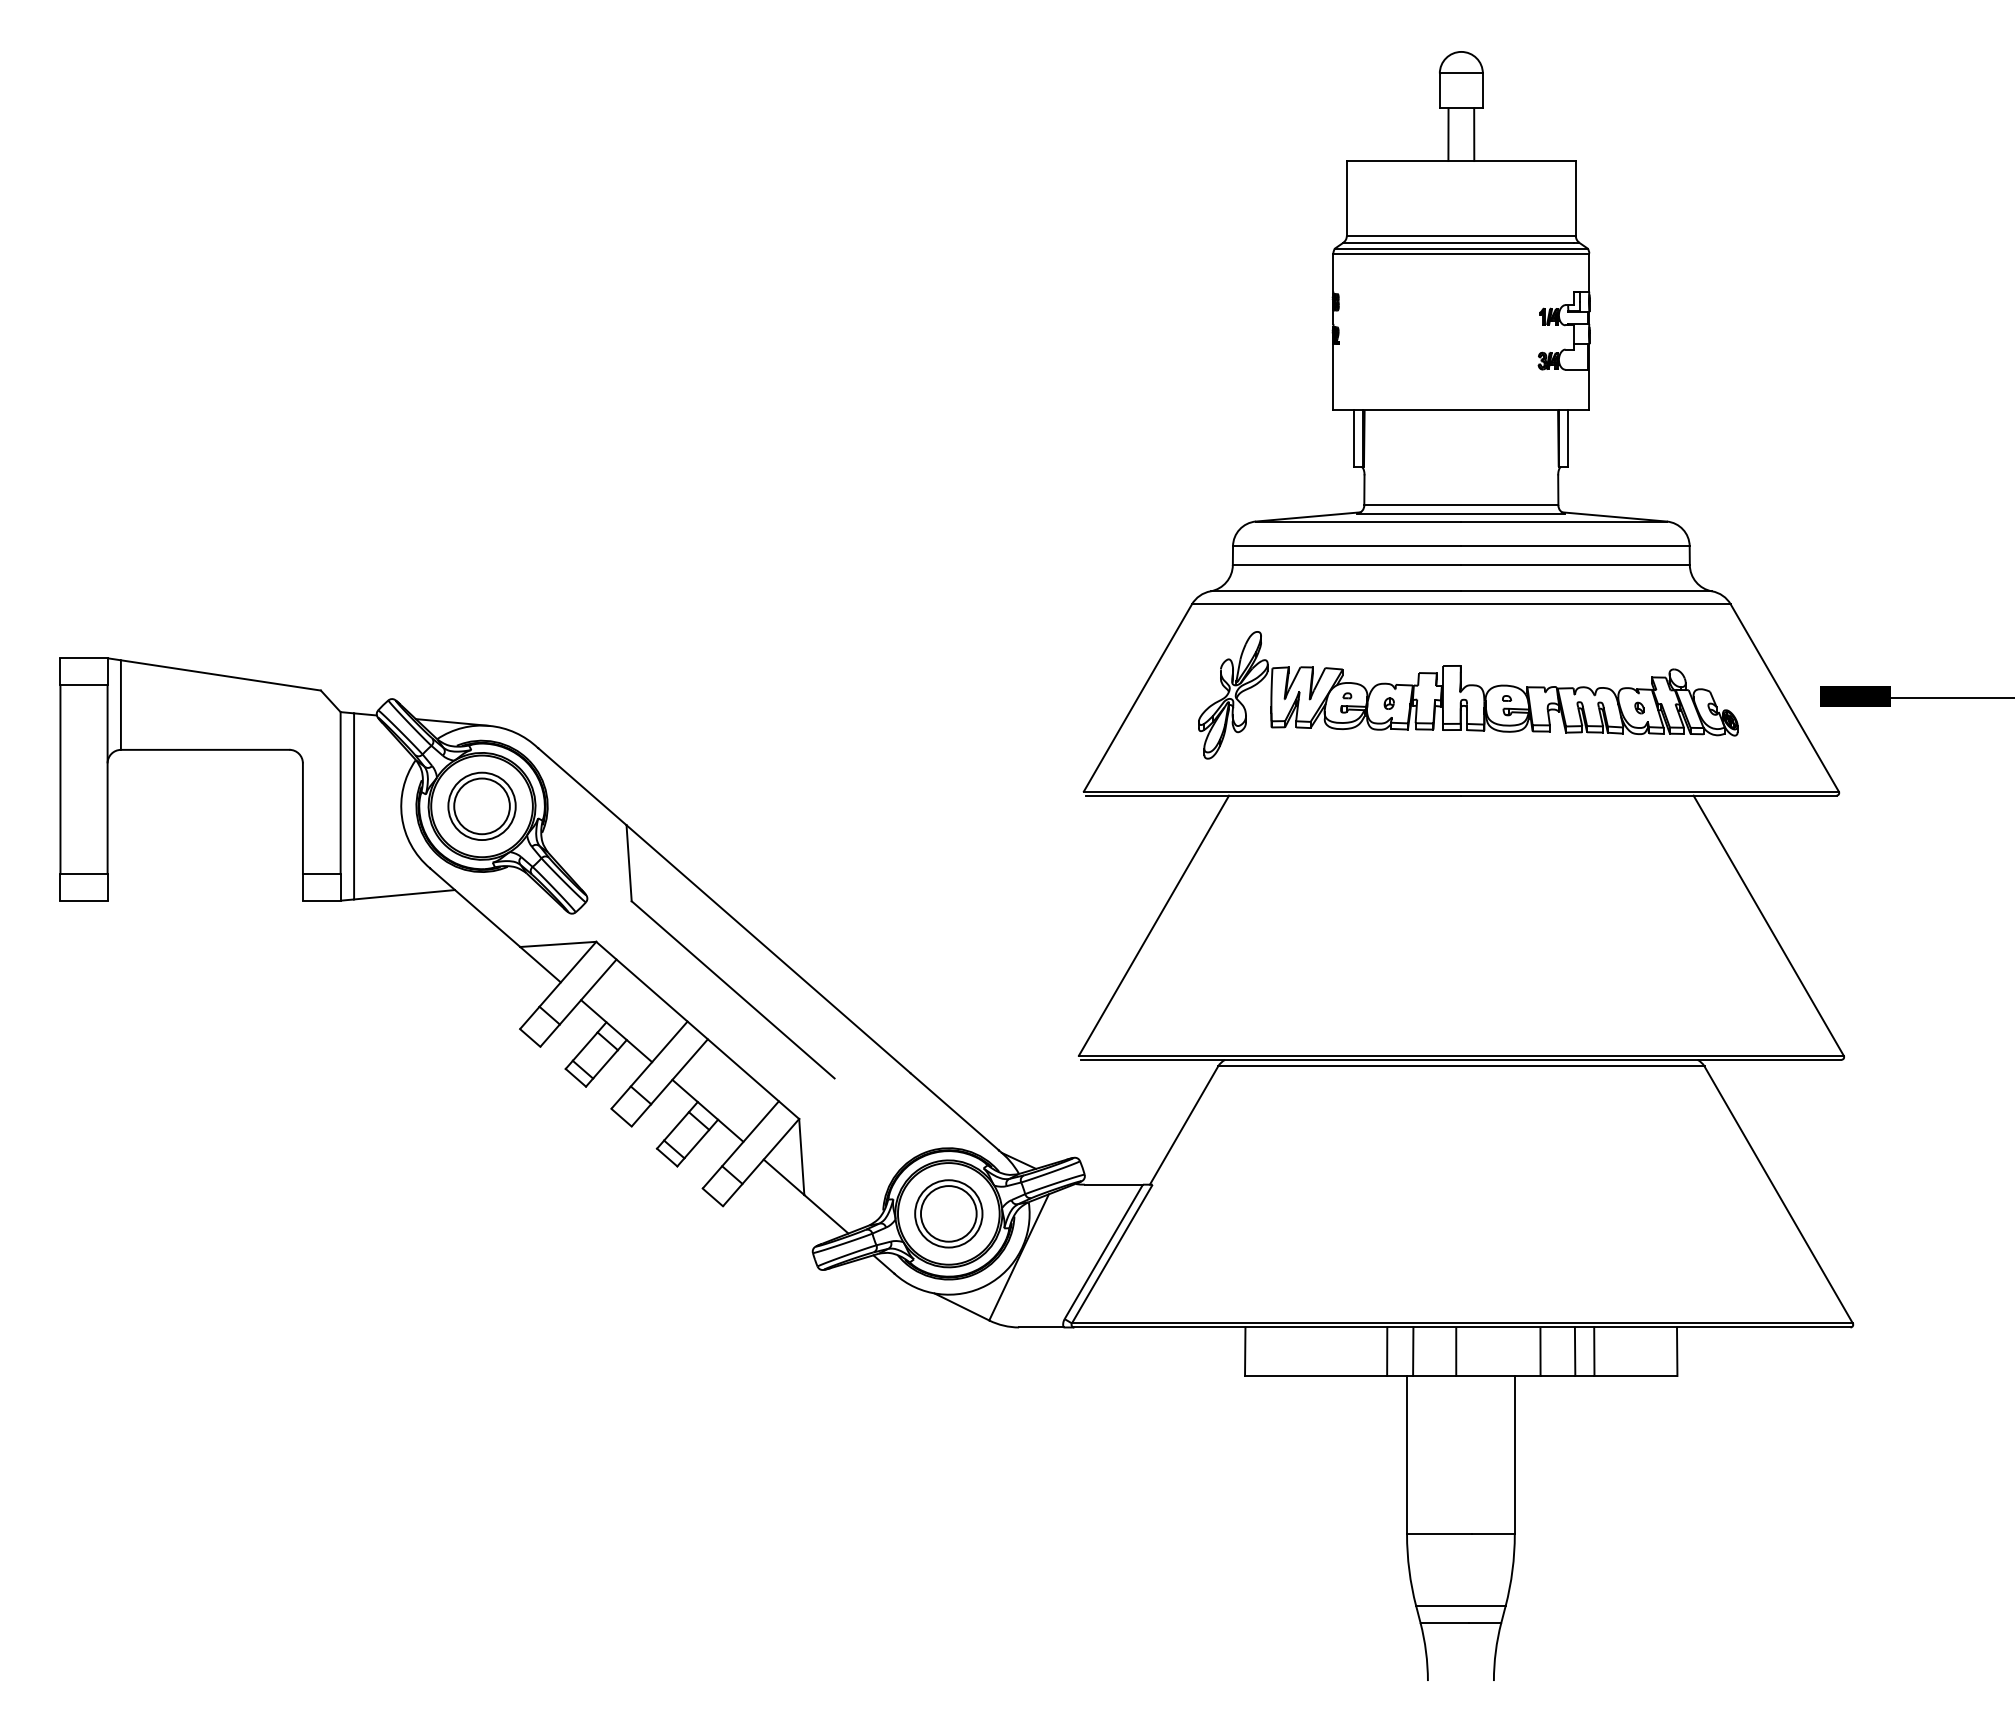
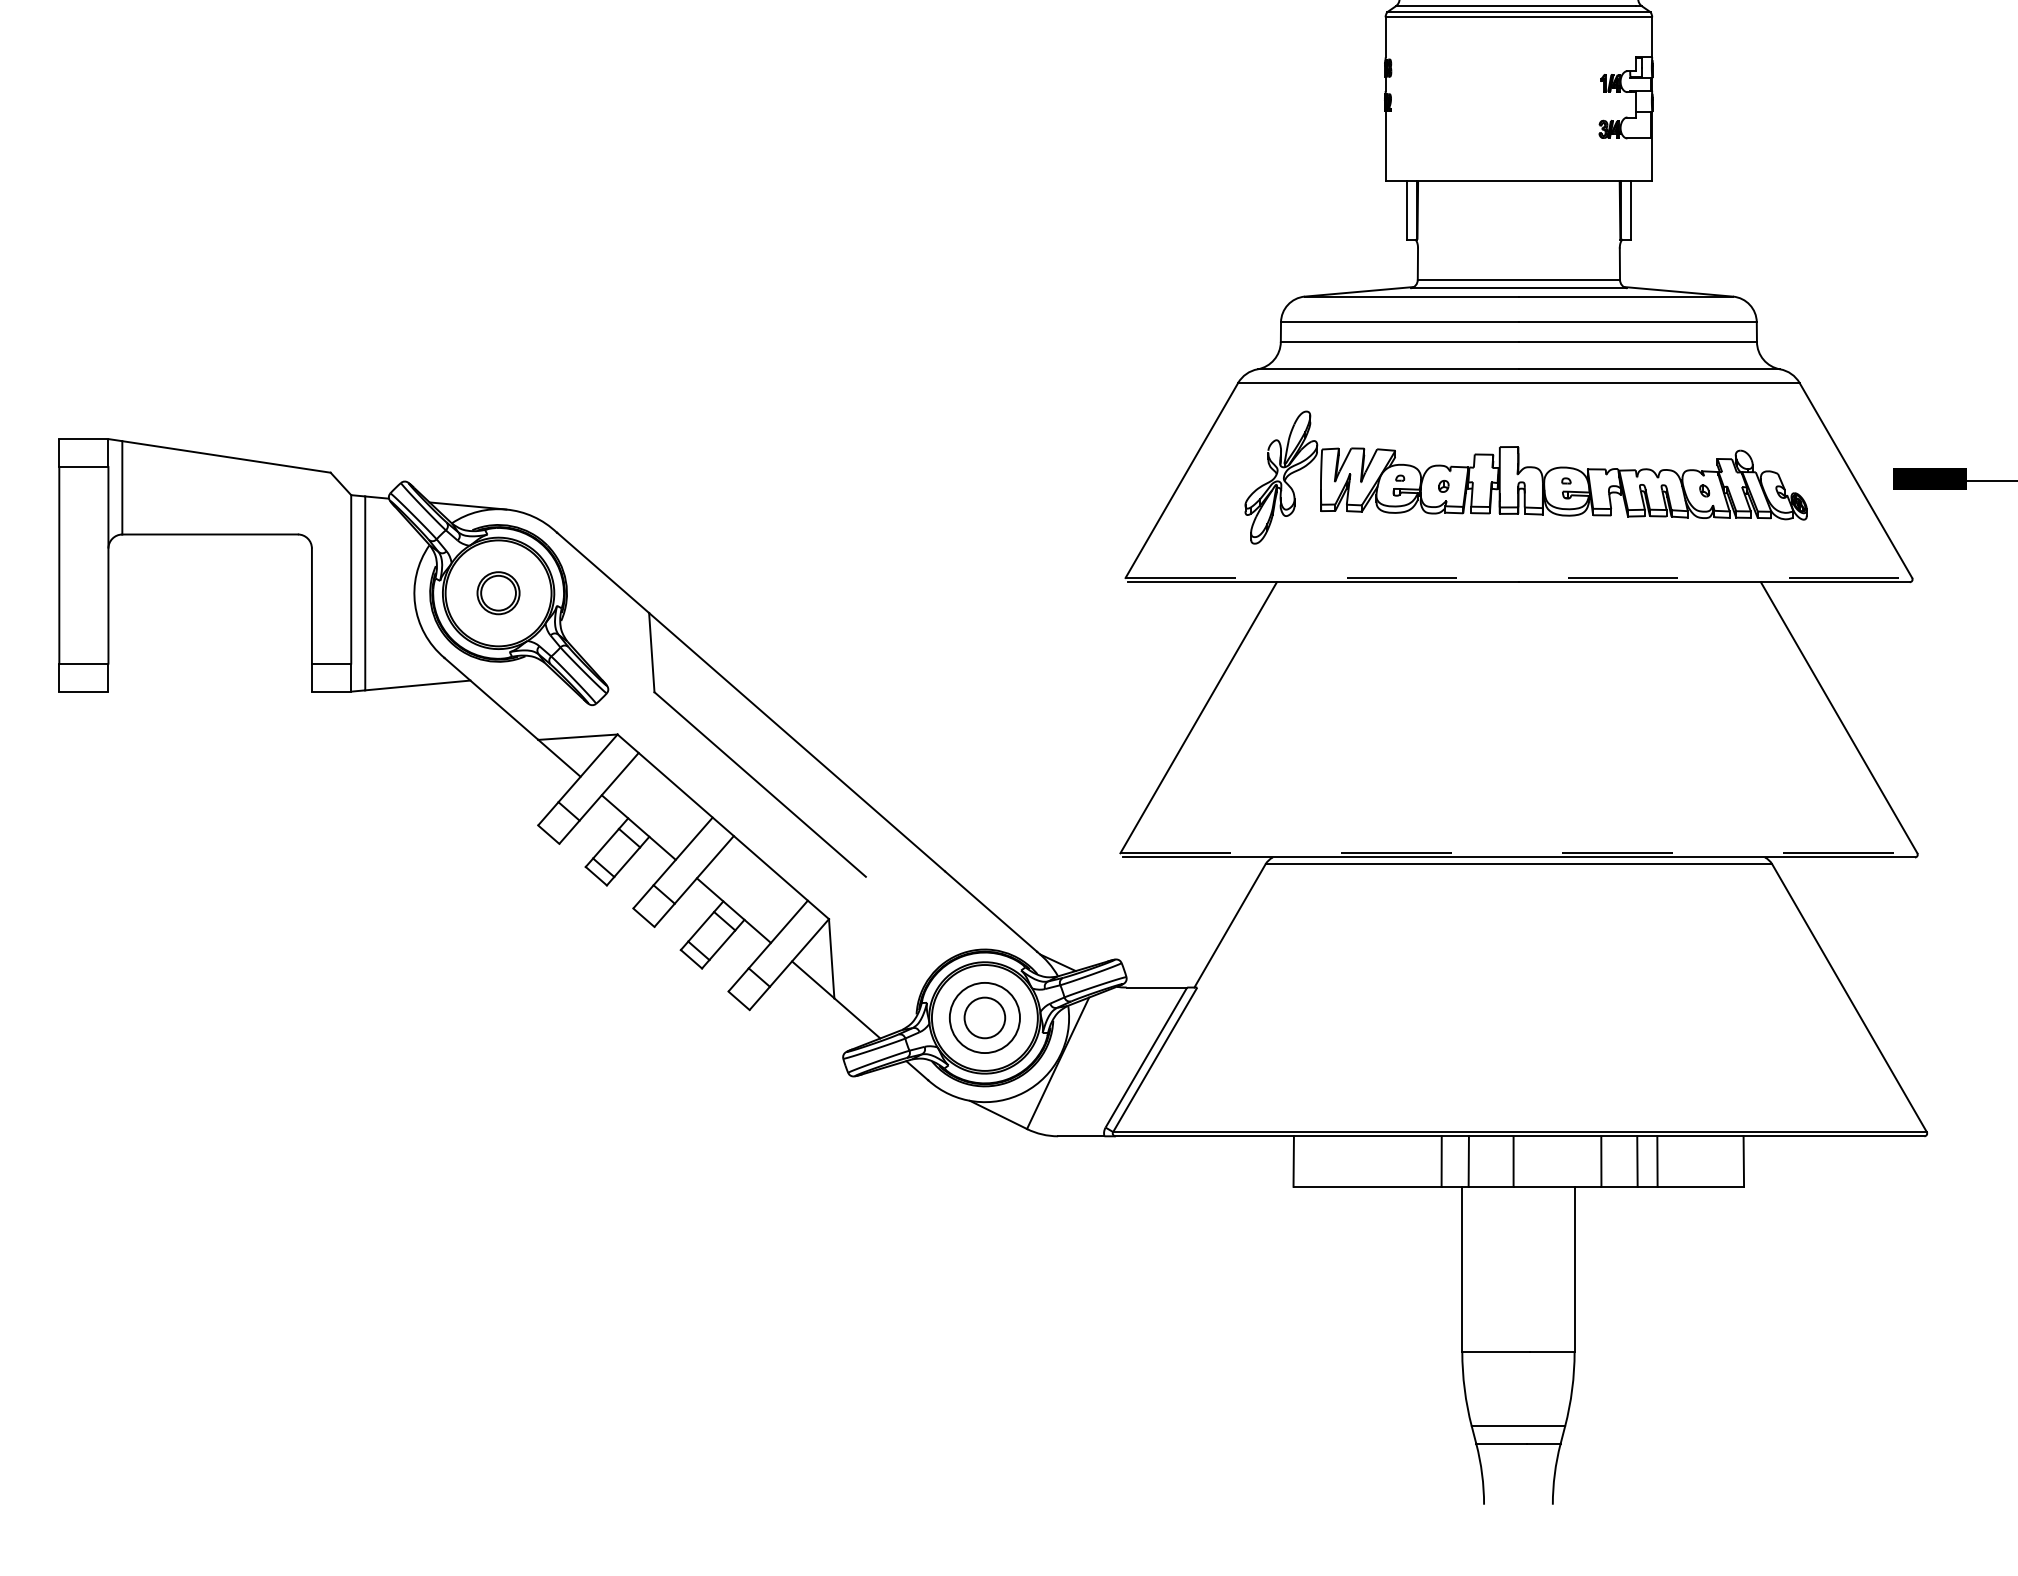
line: (1461, 791) -> (1519, 577), solid -> dashed
part: (481, 805) -> (498, 592), size x0.6
line: (1461, 1055) -> (1519, 852), solid -> dashed
circle: (948, 1213) -> (984, 1017), size x0.7

